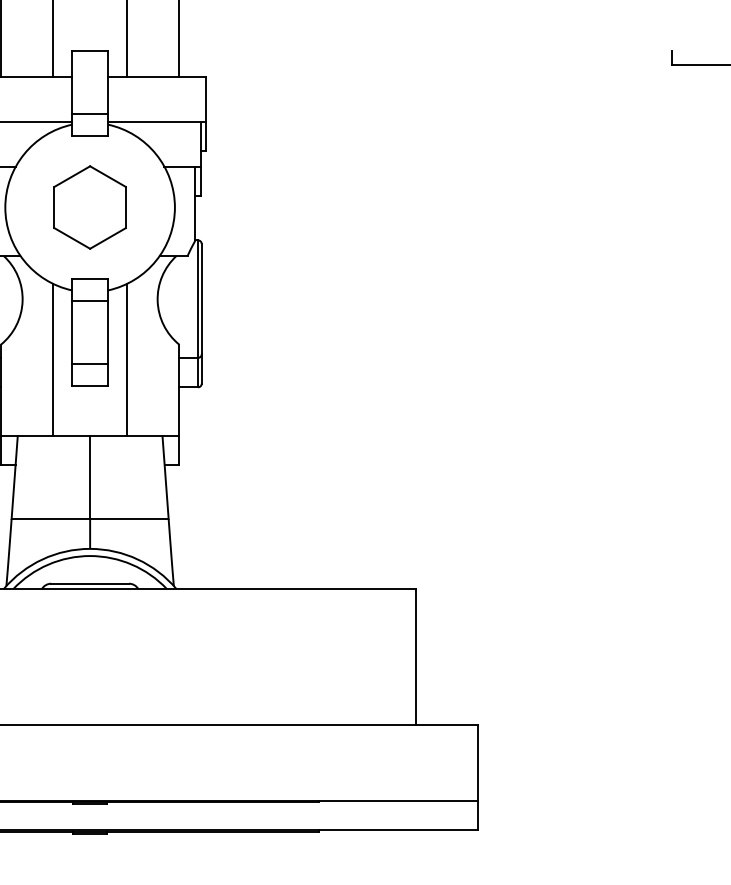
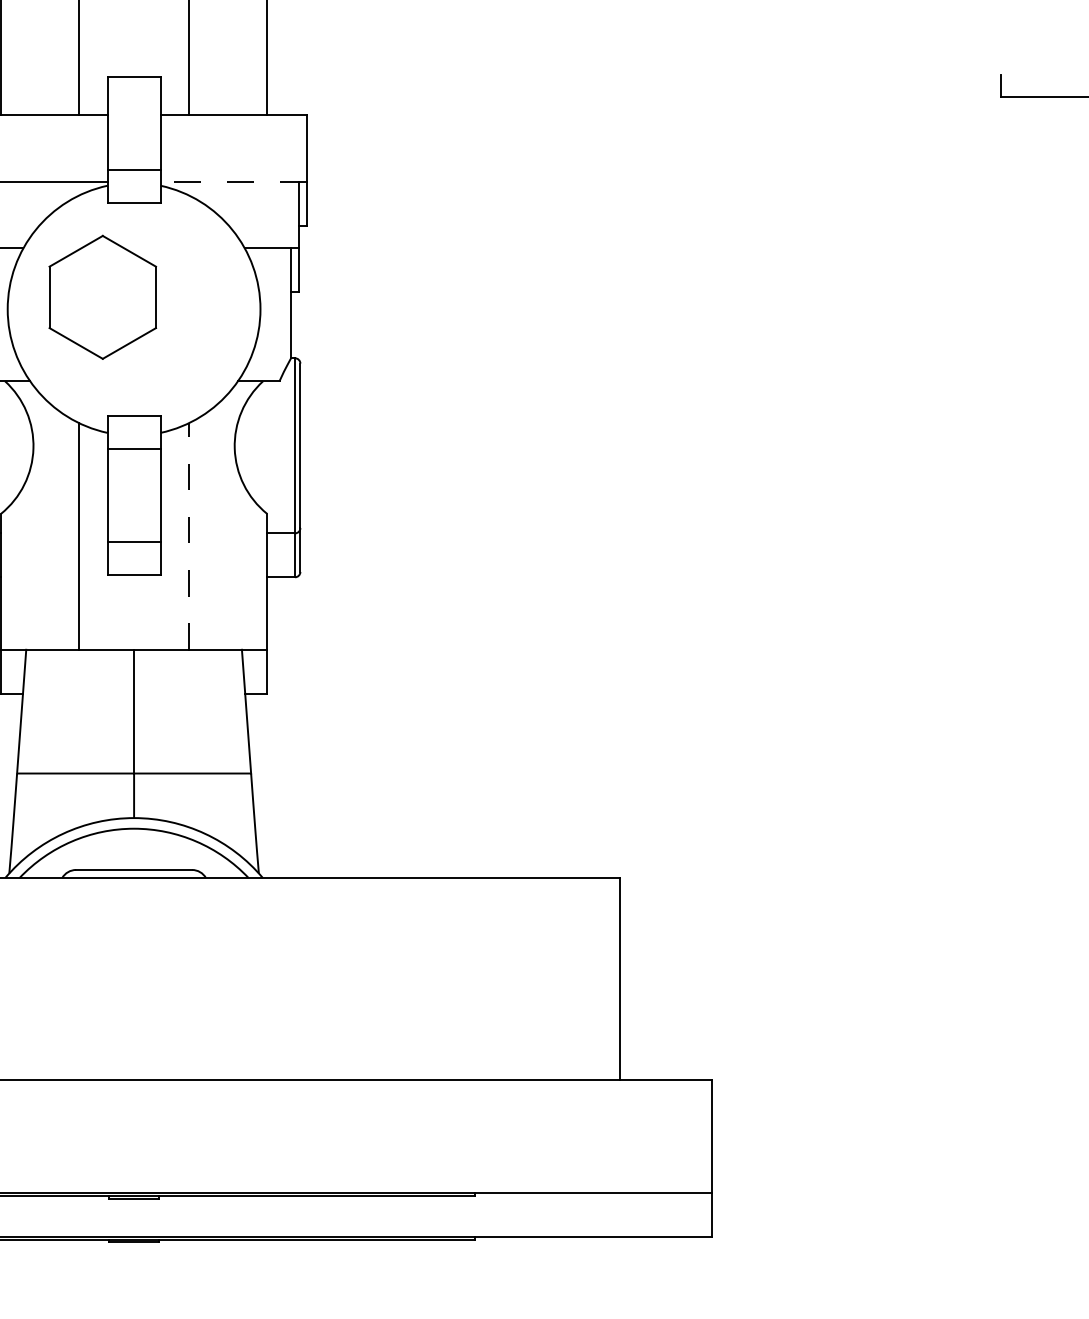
line: (156, 121) -> (233, 181), solid -> dashed
part: (89, 207) -> (101, 297), moved
line: (127, 359) -> (189, 535), solid -> dashed

